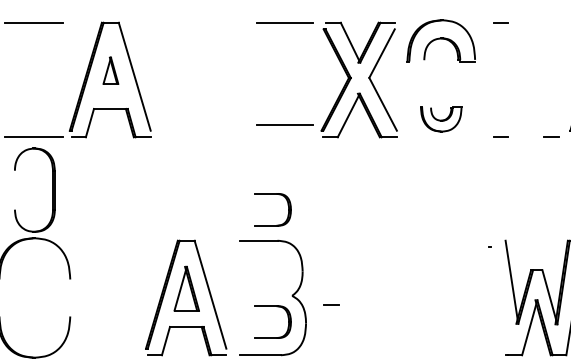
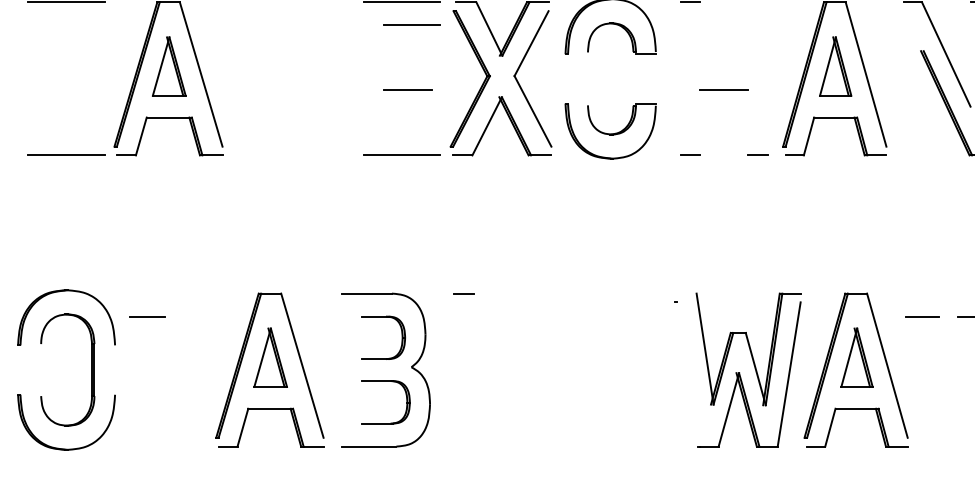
line: (292, 40) -> (411, 25), added
part: (111, 70) -> (169, 66), size x1.67
line: (289, 87) -> (407, 89), added
line: (526, 88) -> (724, 90), added
part: (441, 119) -> (610, 131), size x1.67
line: (284, 124) -> (401, 154), moved
part: (52, 189) -> (91, 369), moved
part: (276, 224) -> (390, 272), removed
line: (94, 257) -> (147, 316), added
part: (284, 273) -> (401, 337), added
line: (331, 305) -> (463, 293), moved

